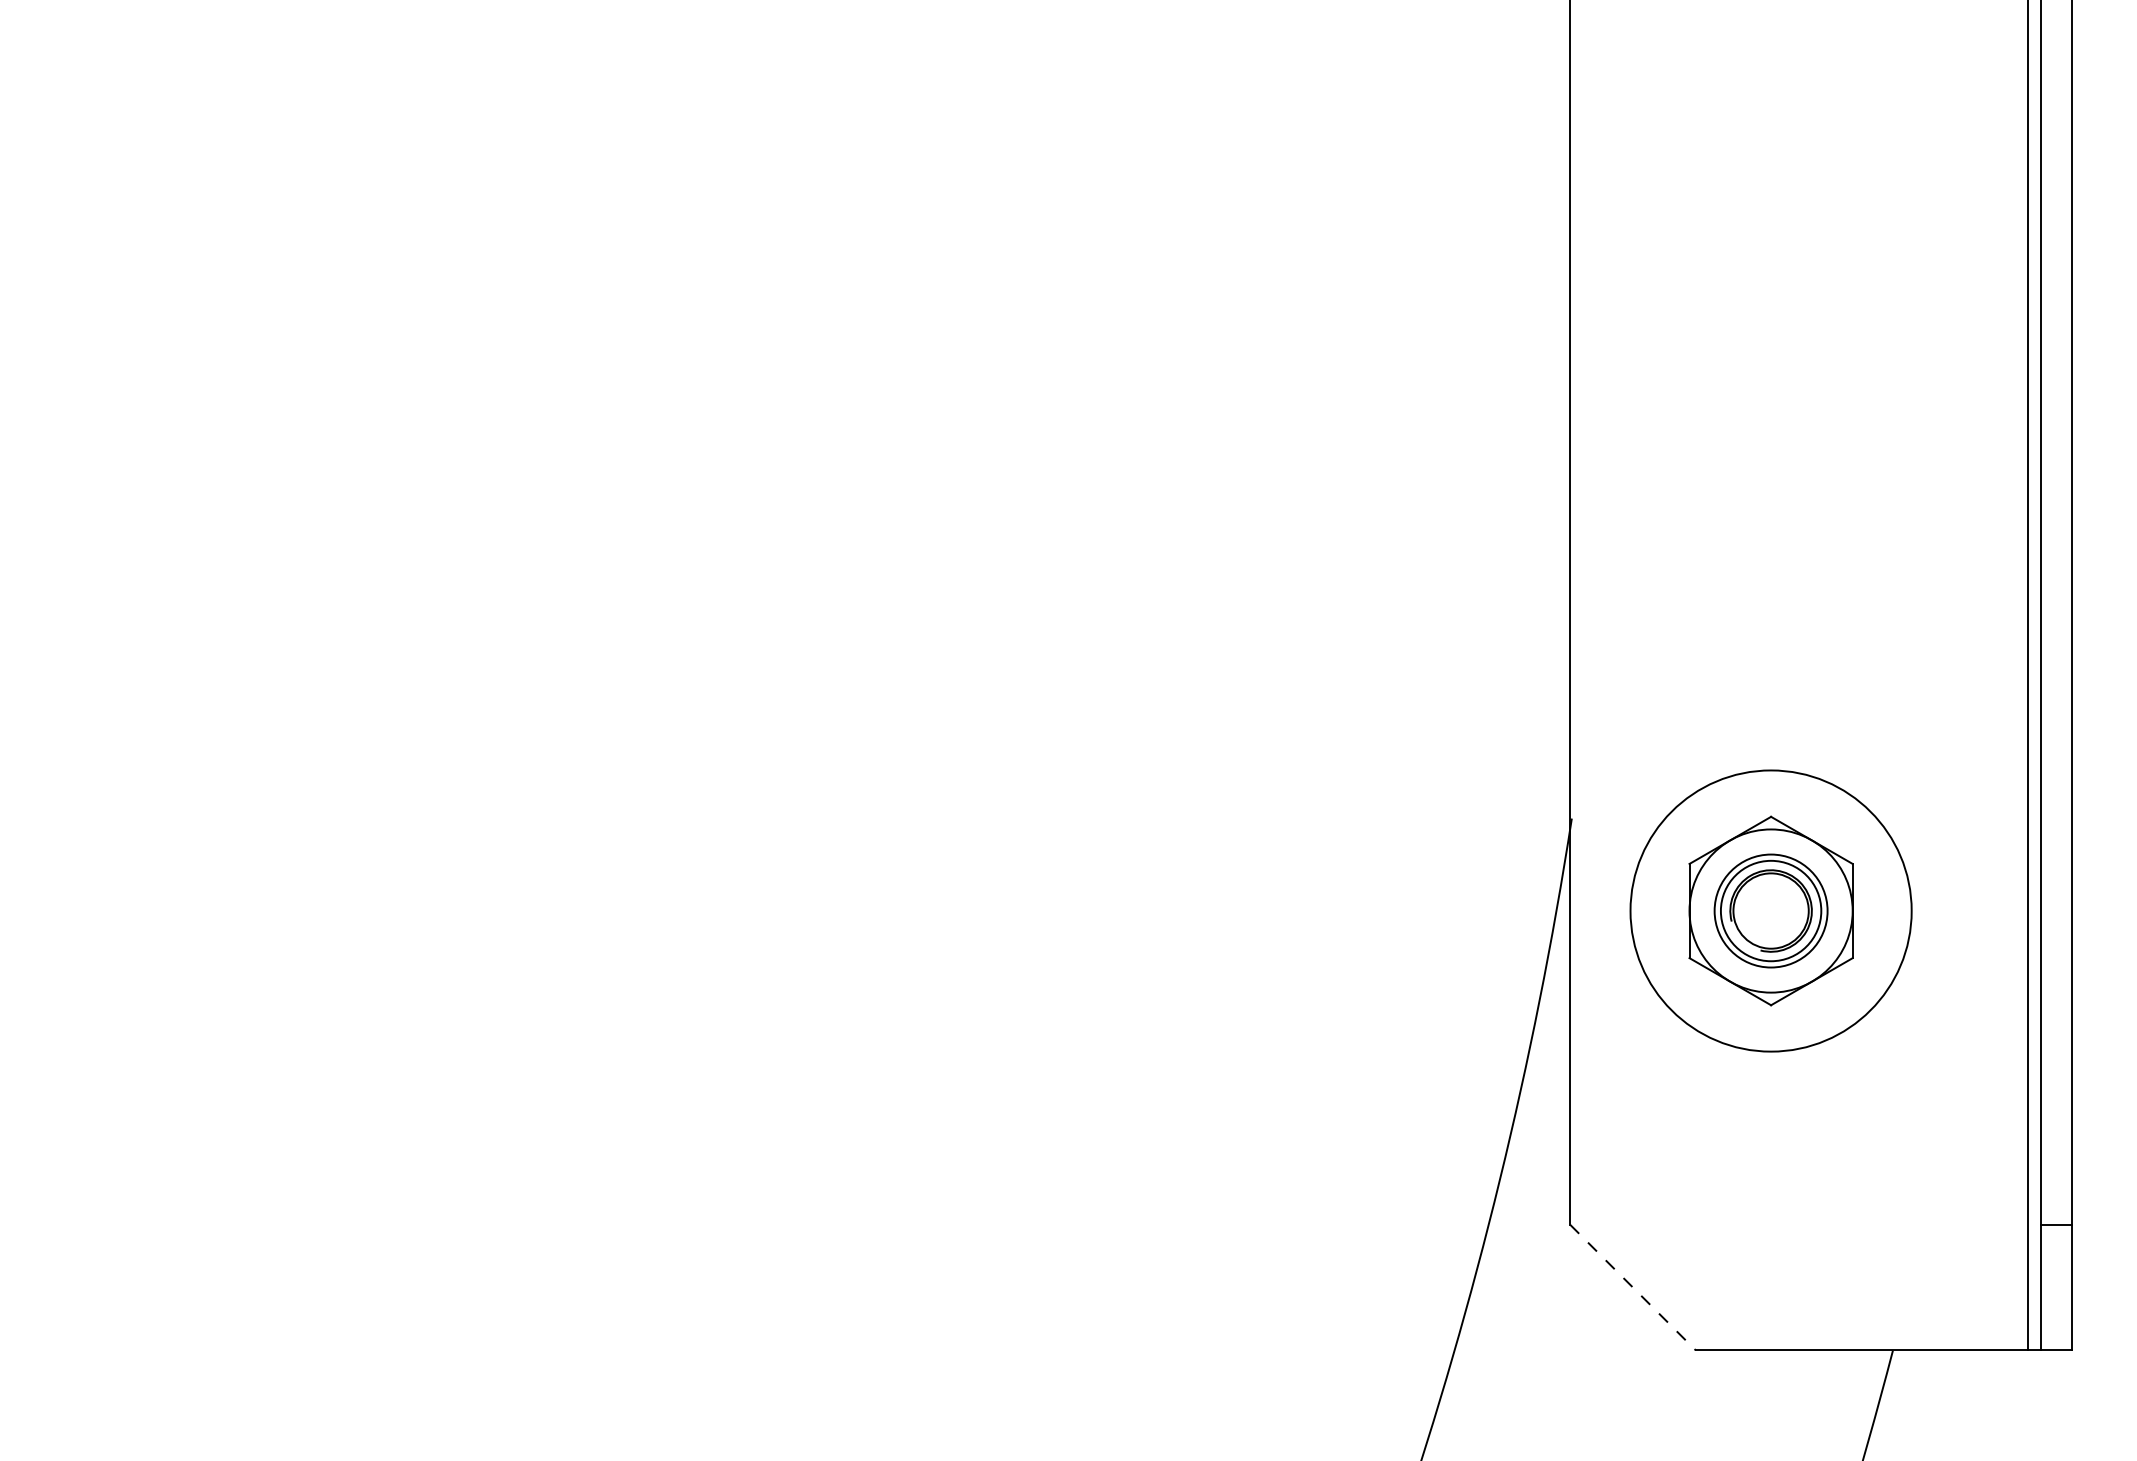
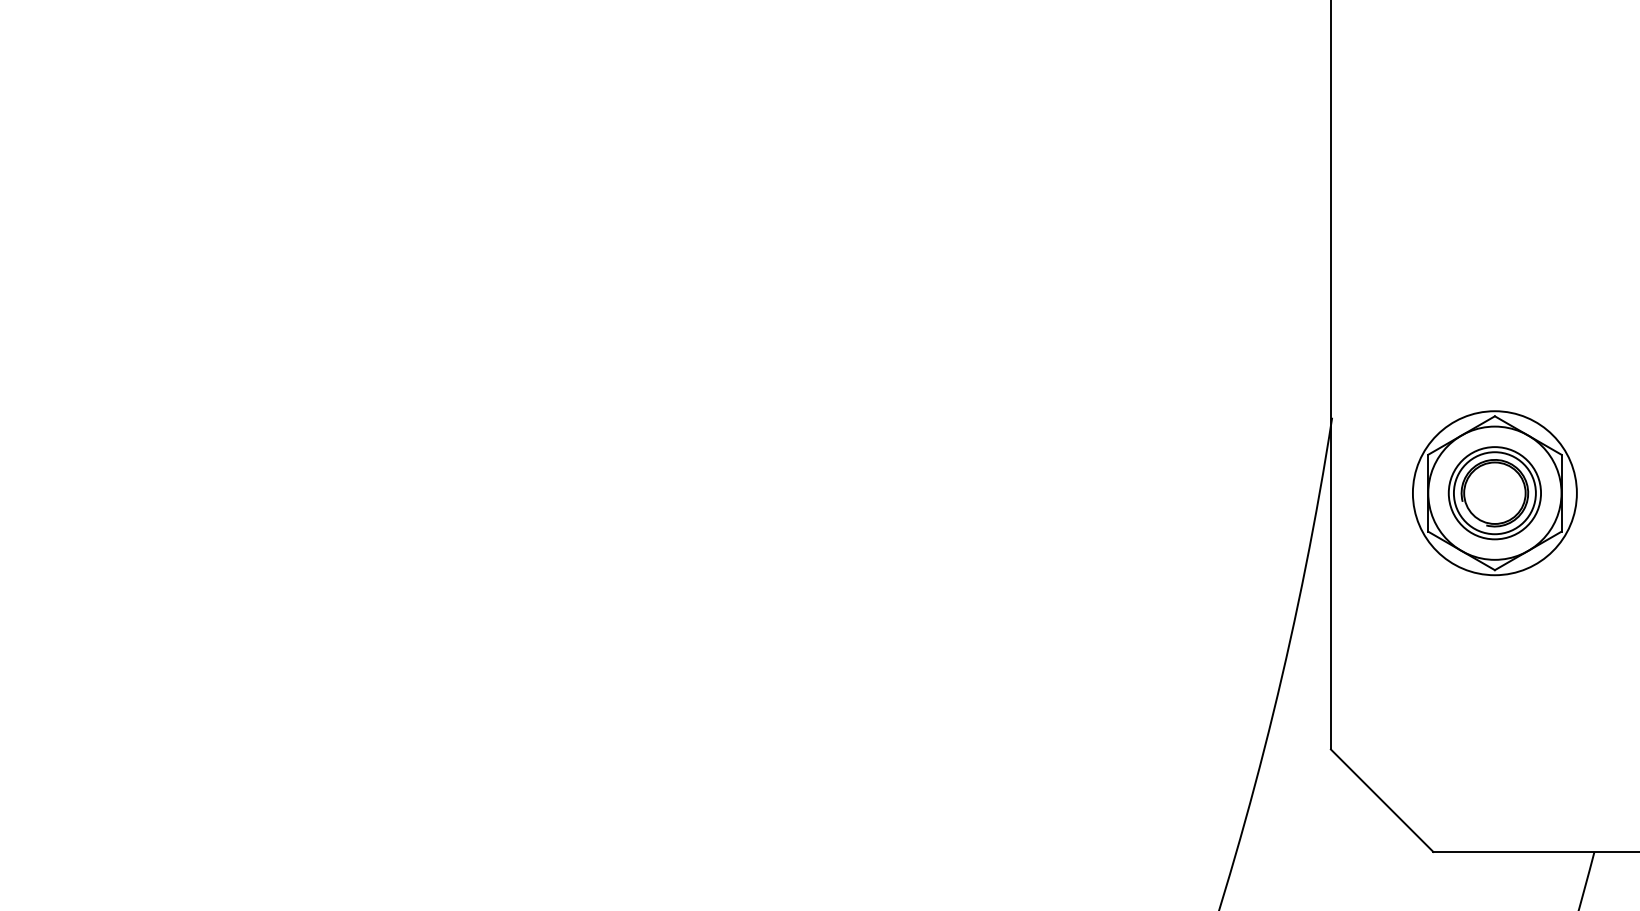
circle: (1770, 910) -> (1494, 492), size x0.71
line: (1633, 1287) -> (1382, 800), dashed -> solid

